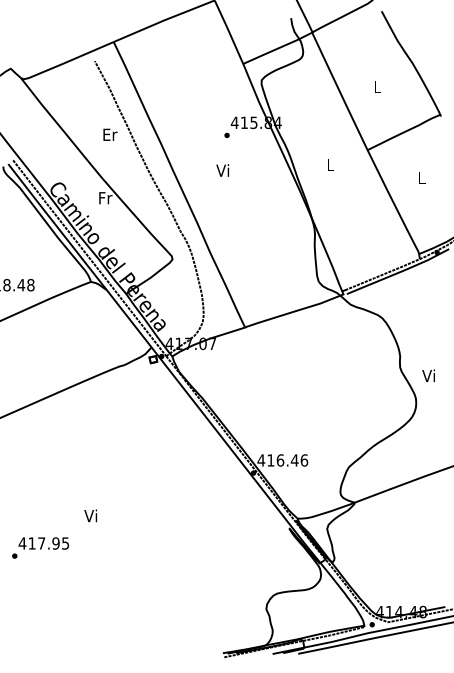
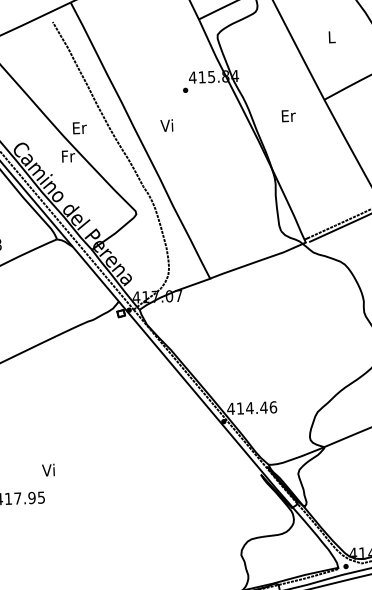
text: (110, 134) -> (79, 127), moved
text: (330, 165) -> (288, 116), L -> Er
text: (222, 170) -> (166, 125), moved
text: (280, 460) -> (249, 408), 416.46 -> 414.46
text: (90, 515) -> (48, 469), moved

